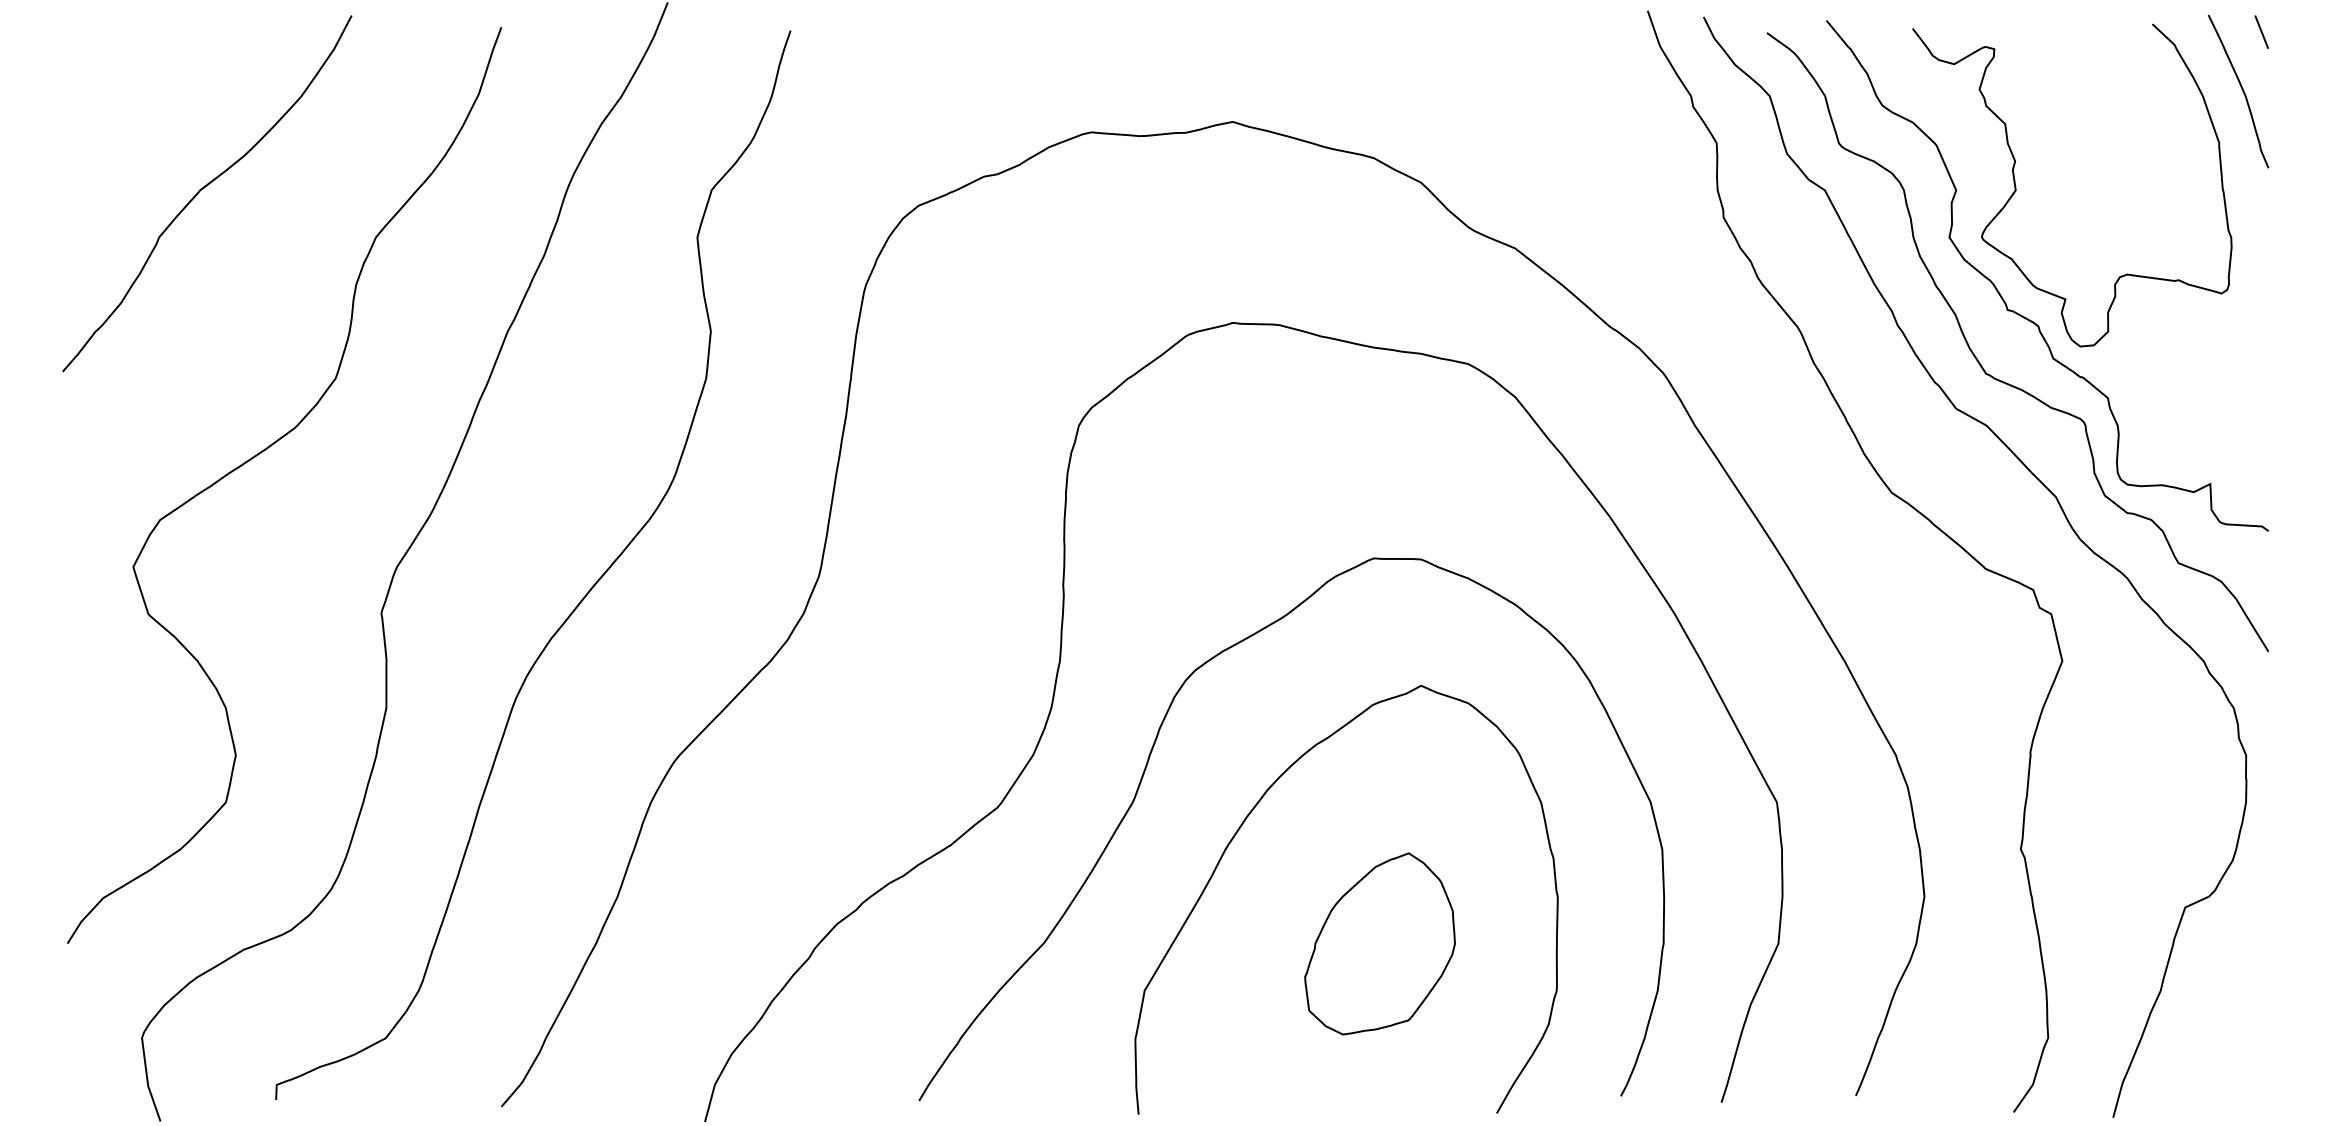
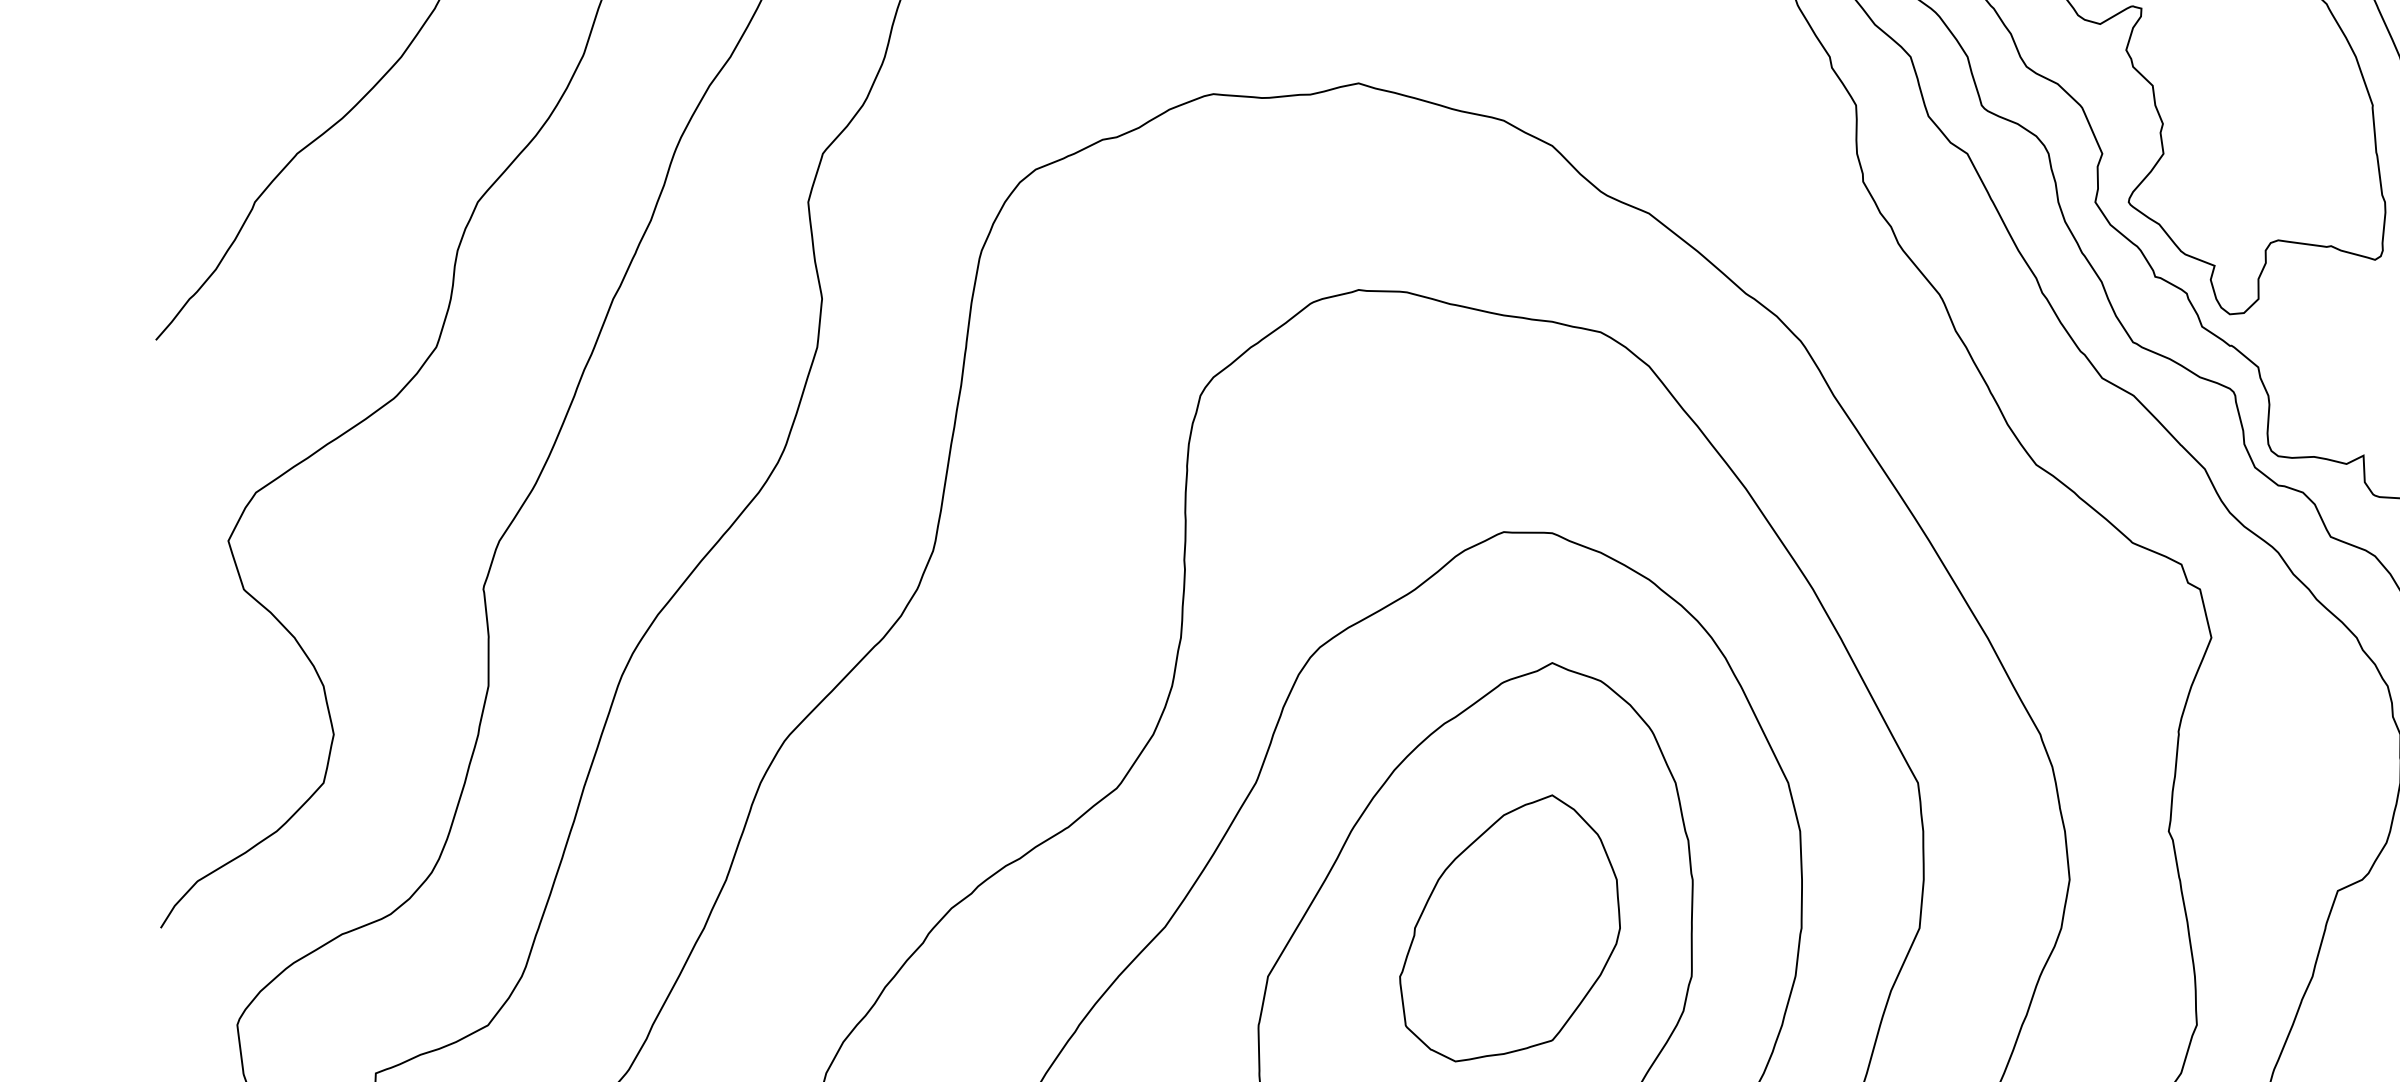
part: (1379, 943) -> (1509, 927), size x1.43

